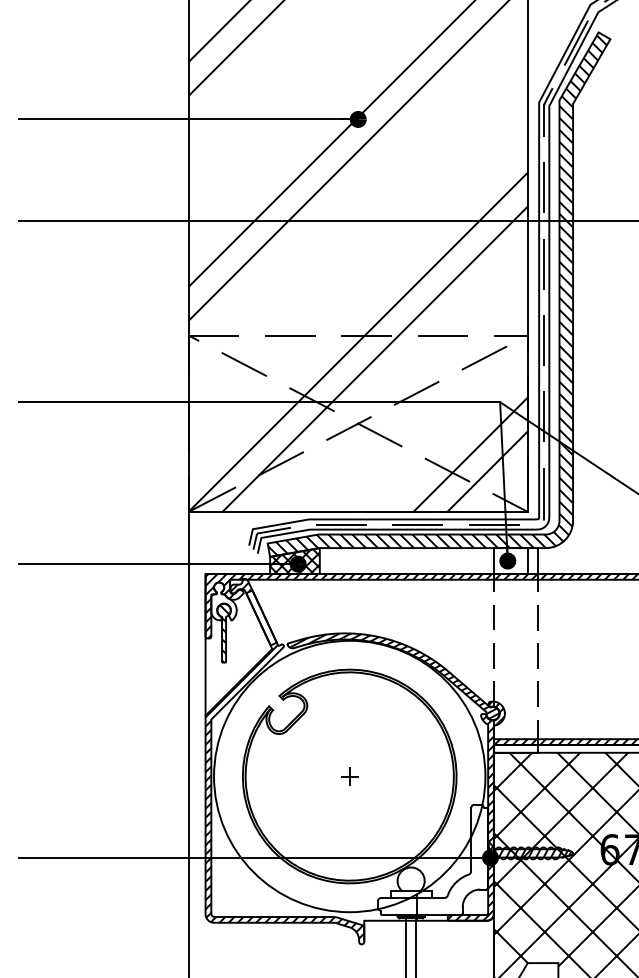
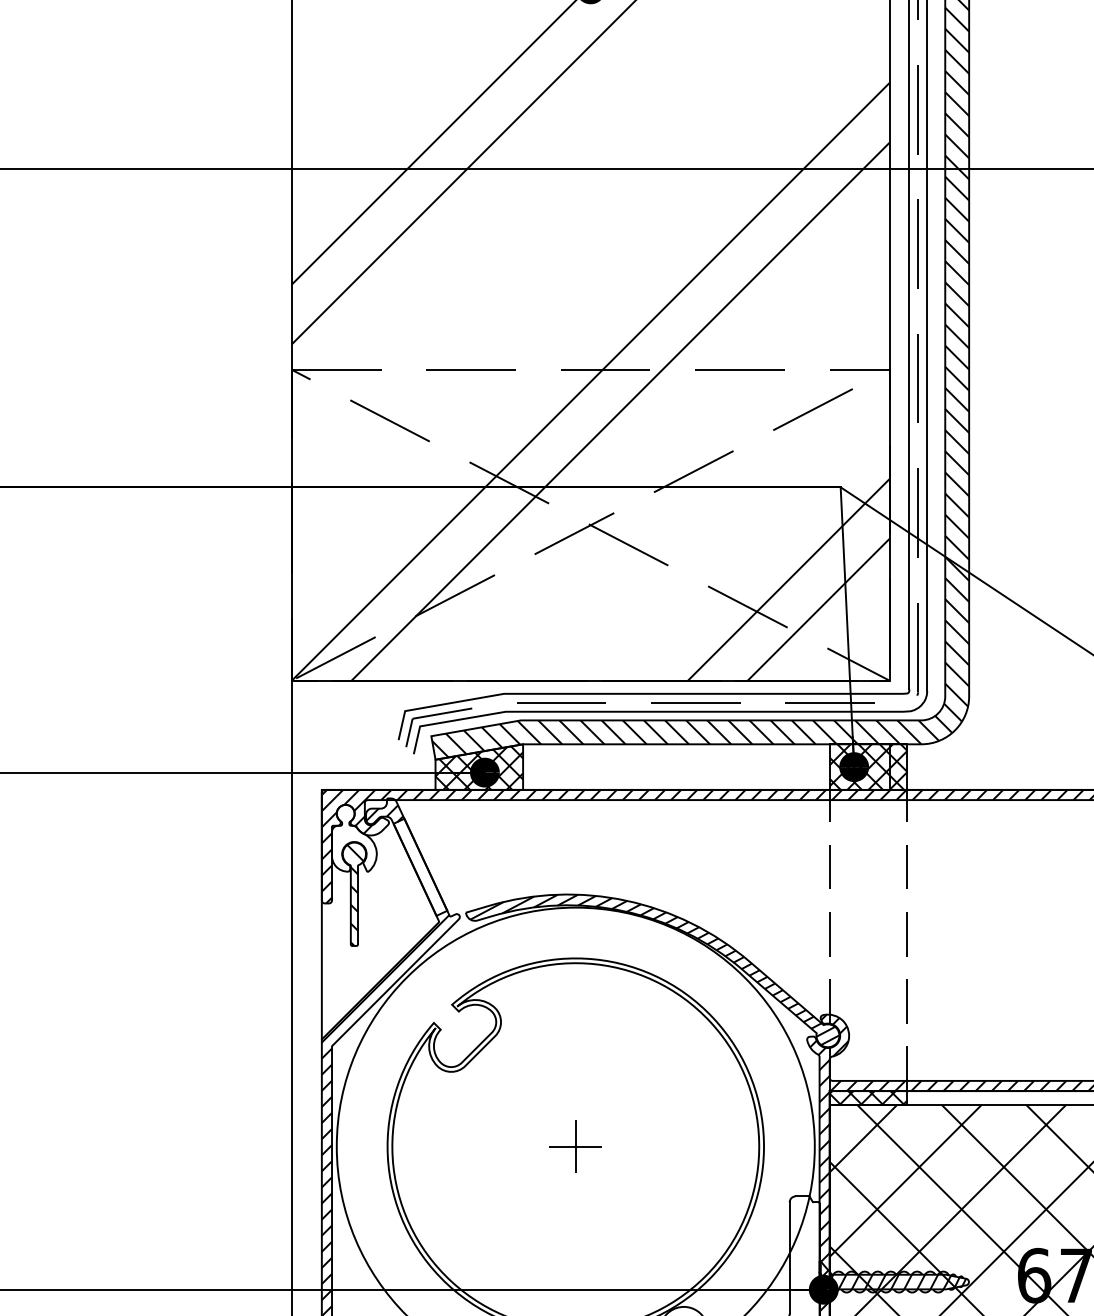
hatch: (515, 561) -> (867, 767), added
hatch: (515, 748) -> (867, 1097), added
part: (349, 776) -> (575, 1146), size x1.67

